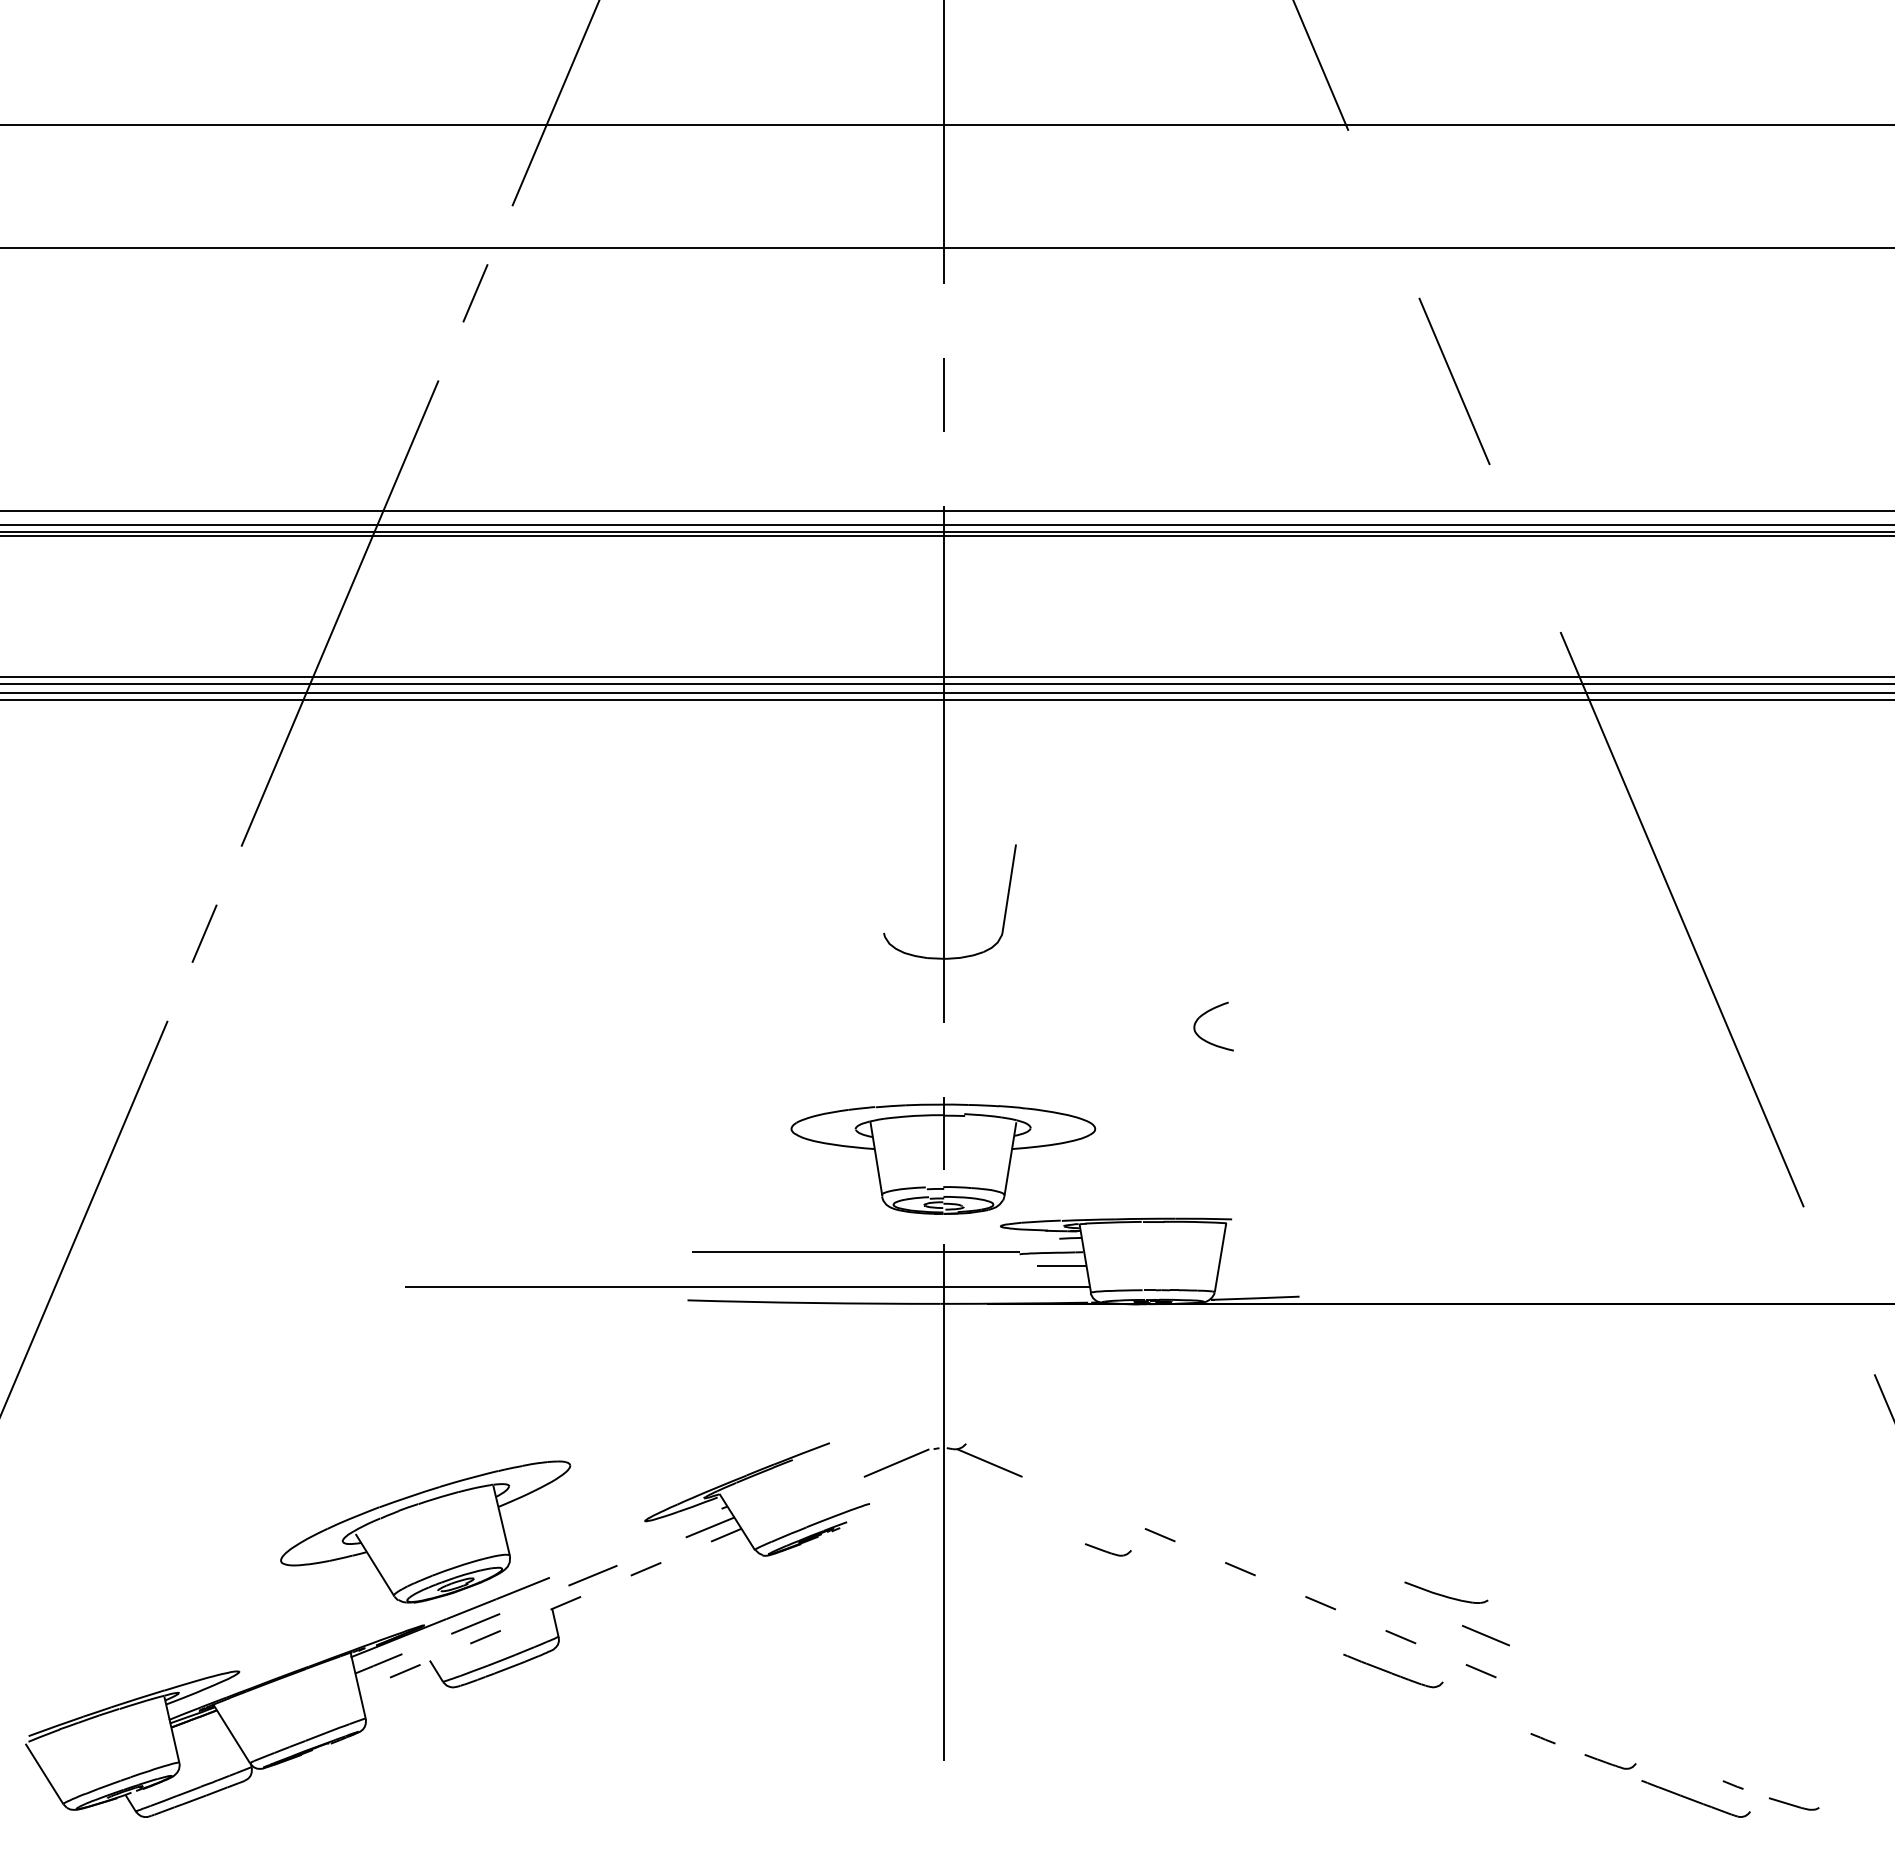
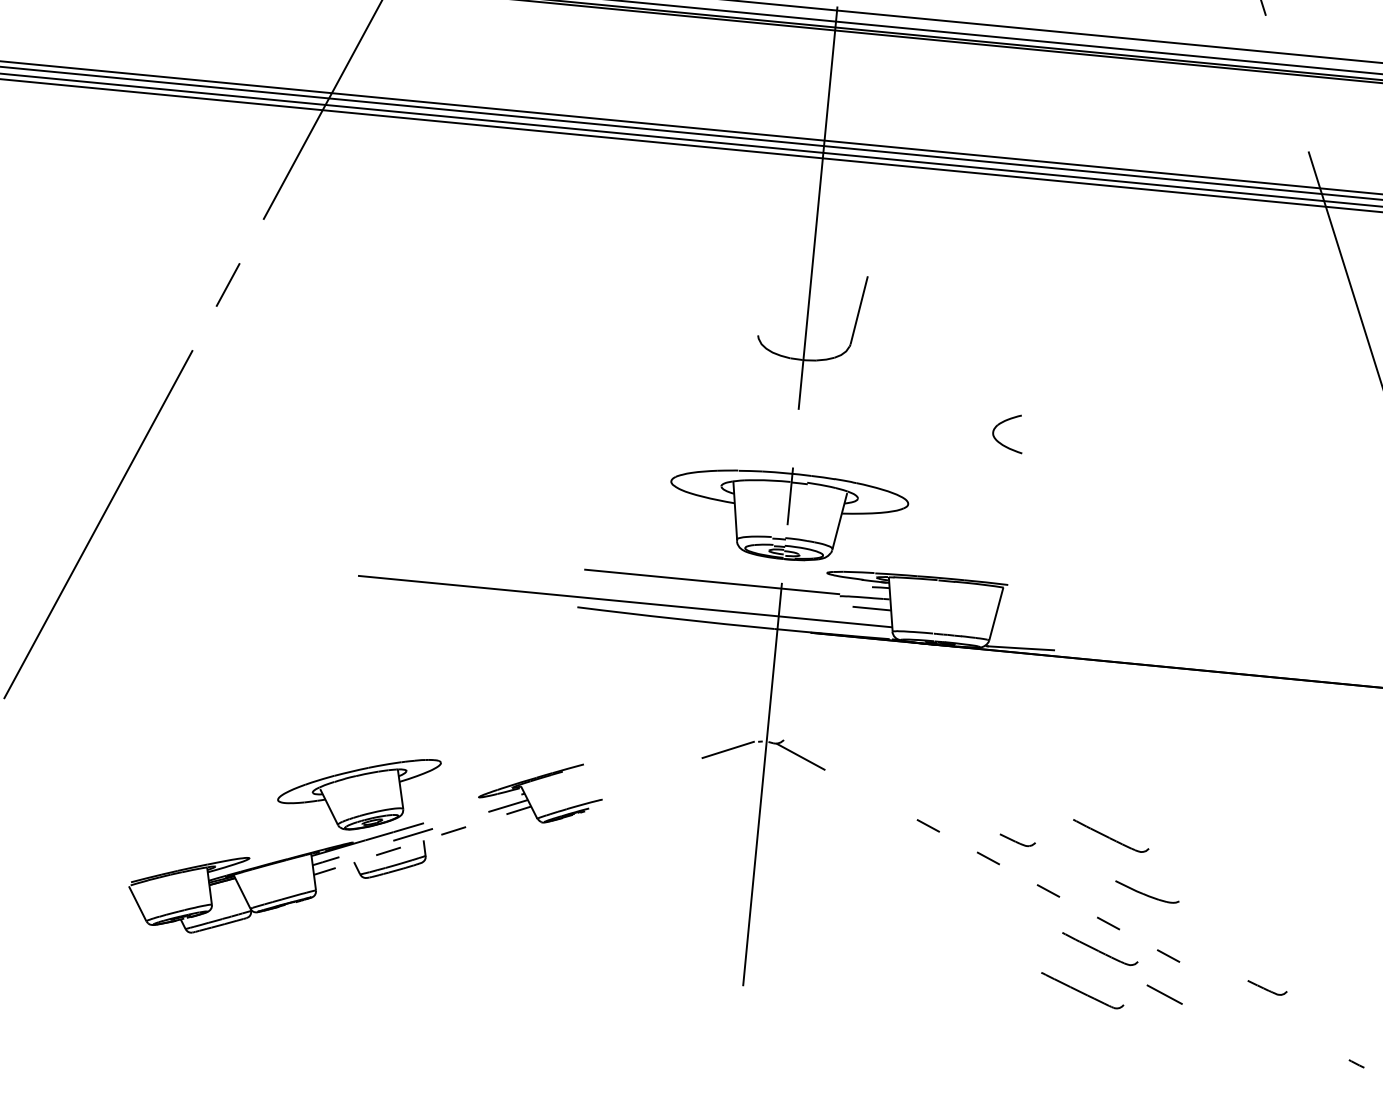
part: (1393, 1525) -> (1111, 835), added
part: (1107, 1549) -> (1017, 840), moved
part: (447, 1629) -> (365, 845), size x0.7
line: (1485, 1635) -> (1164, 994), moved
line: (1542, 1738) -> (1211, 1013), removed
part: (1610, 1761) -> (1267, 987), moved
part: (1695, 1798) -> (1082, 990), moved

